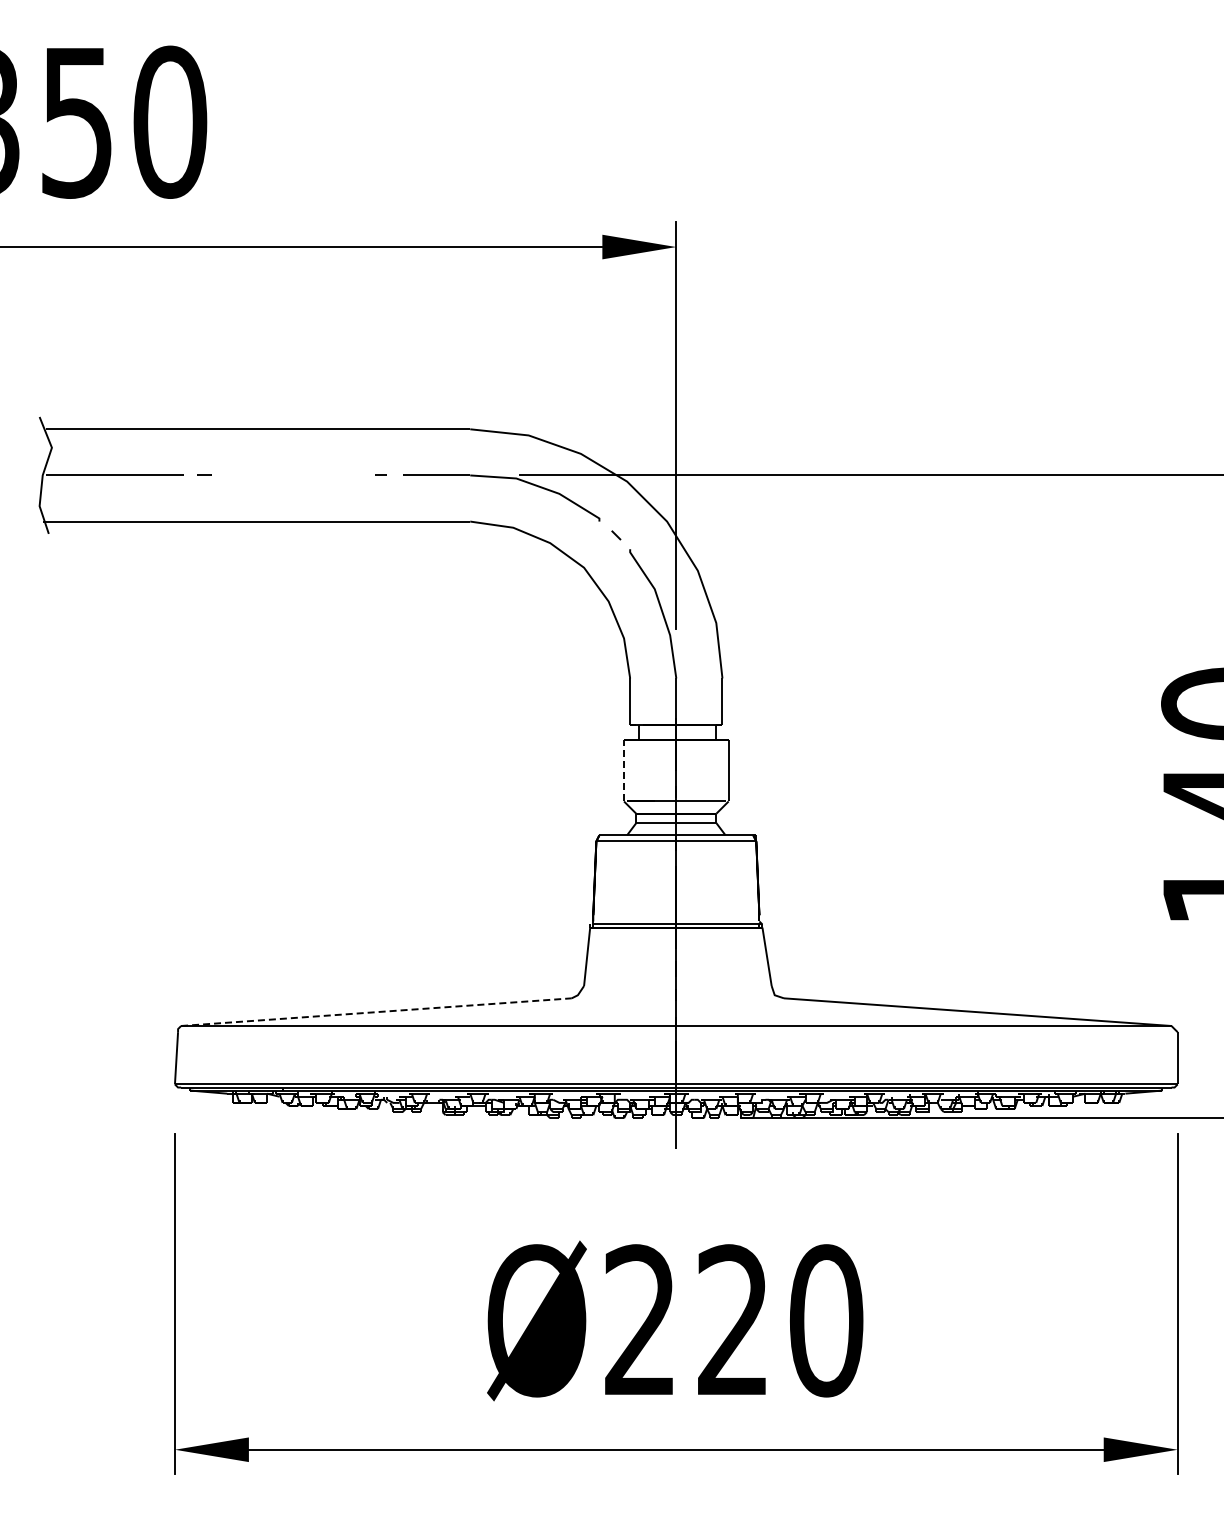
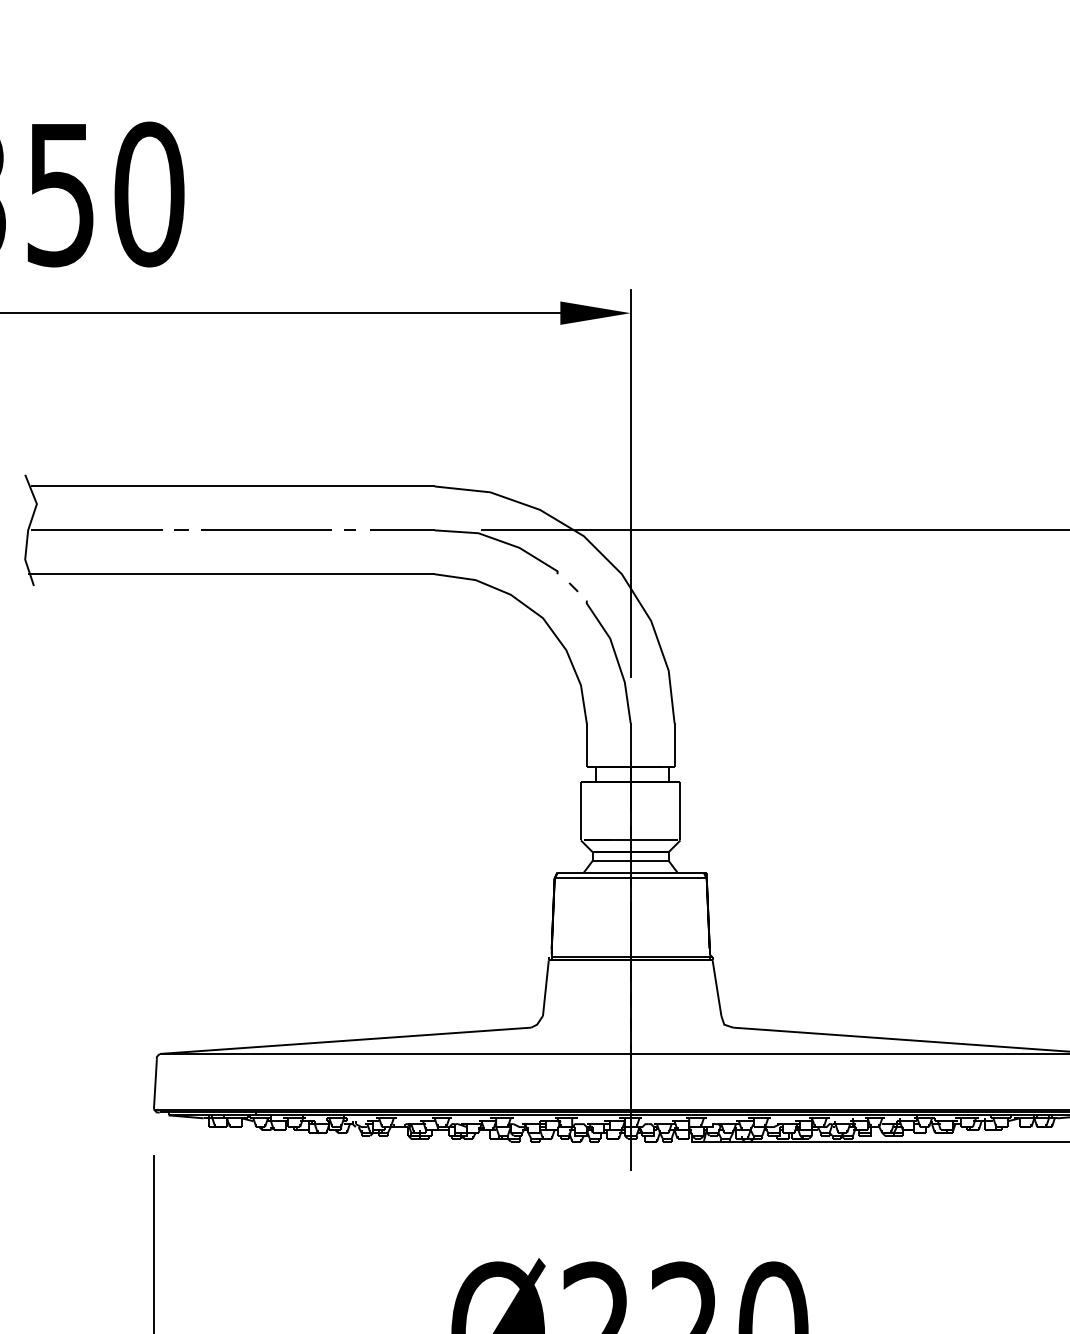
line: (293, 474) -> (266, 529), added
line: (624, 770) -> (581, 810), dashed -> solid
line: (376, 1012) -> (345, 1041), dashed -> solid

